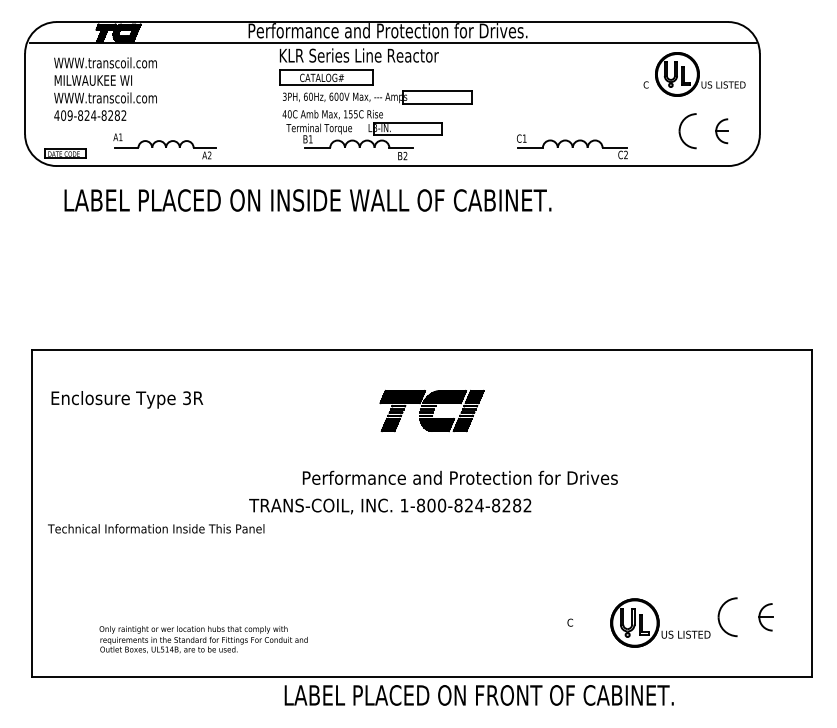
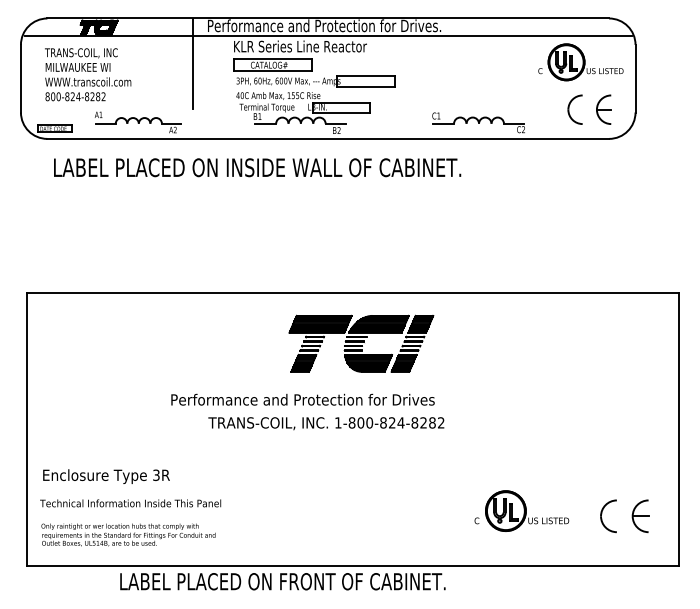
text: (104, 63) -> (87, 53), WWW.transcoil.com -> TRANS-COIL, INC
line: (230, 75) -> (192, 63), added
text: (63, 115) -> (53, 96), 409-824-8282 -> 800-824-8282
part: (721, 131) -> (603, 110), size x1.43
text: (127, 399) -> (106, 476), moved
part: (431, 410) -> (360, 343), size x1.67
text: (459, 477) -> (302, 399), moved
text: (156, 528) -> (130, 503), moved
part: (765, 617) -> (640, 516), size x1.43
part: (660, 622) -> (527, 510), moved
text: (203, 639) -> (128, 534), moved
text: (478, 695) -> (282, 581), moved

